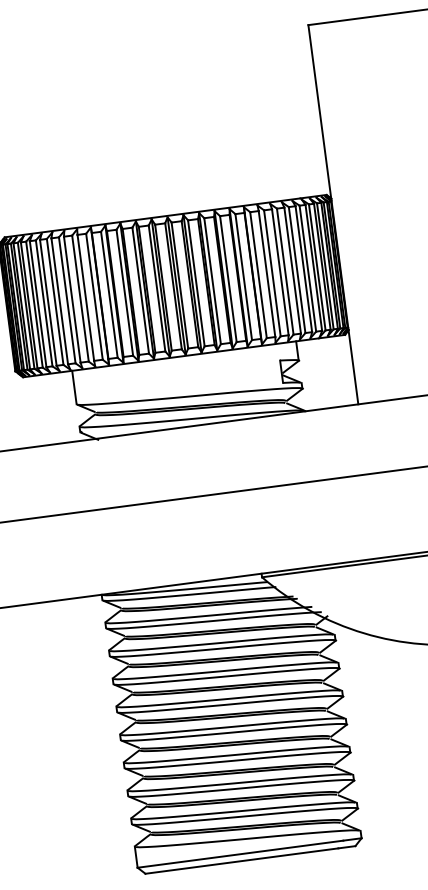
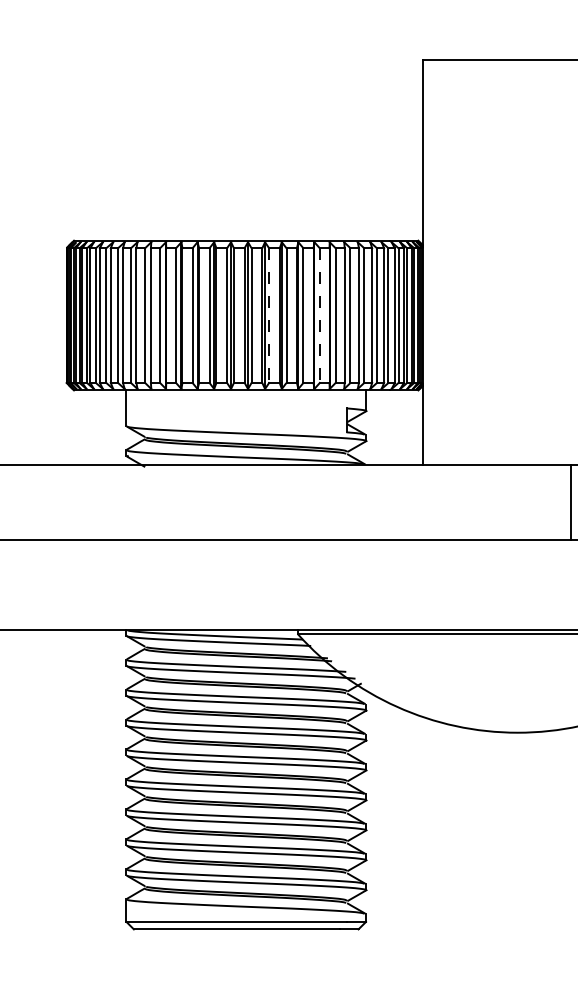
line: (243, 277) -> (319, 316), solid -> dashed
line: (196, 284) -> (269, 316), solid -> dashed

